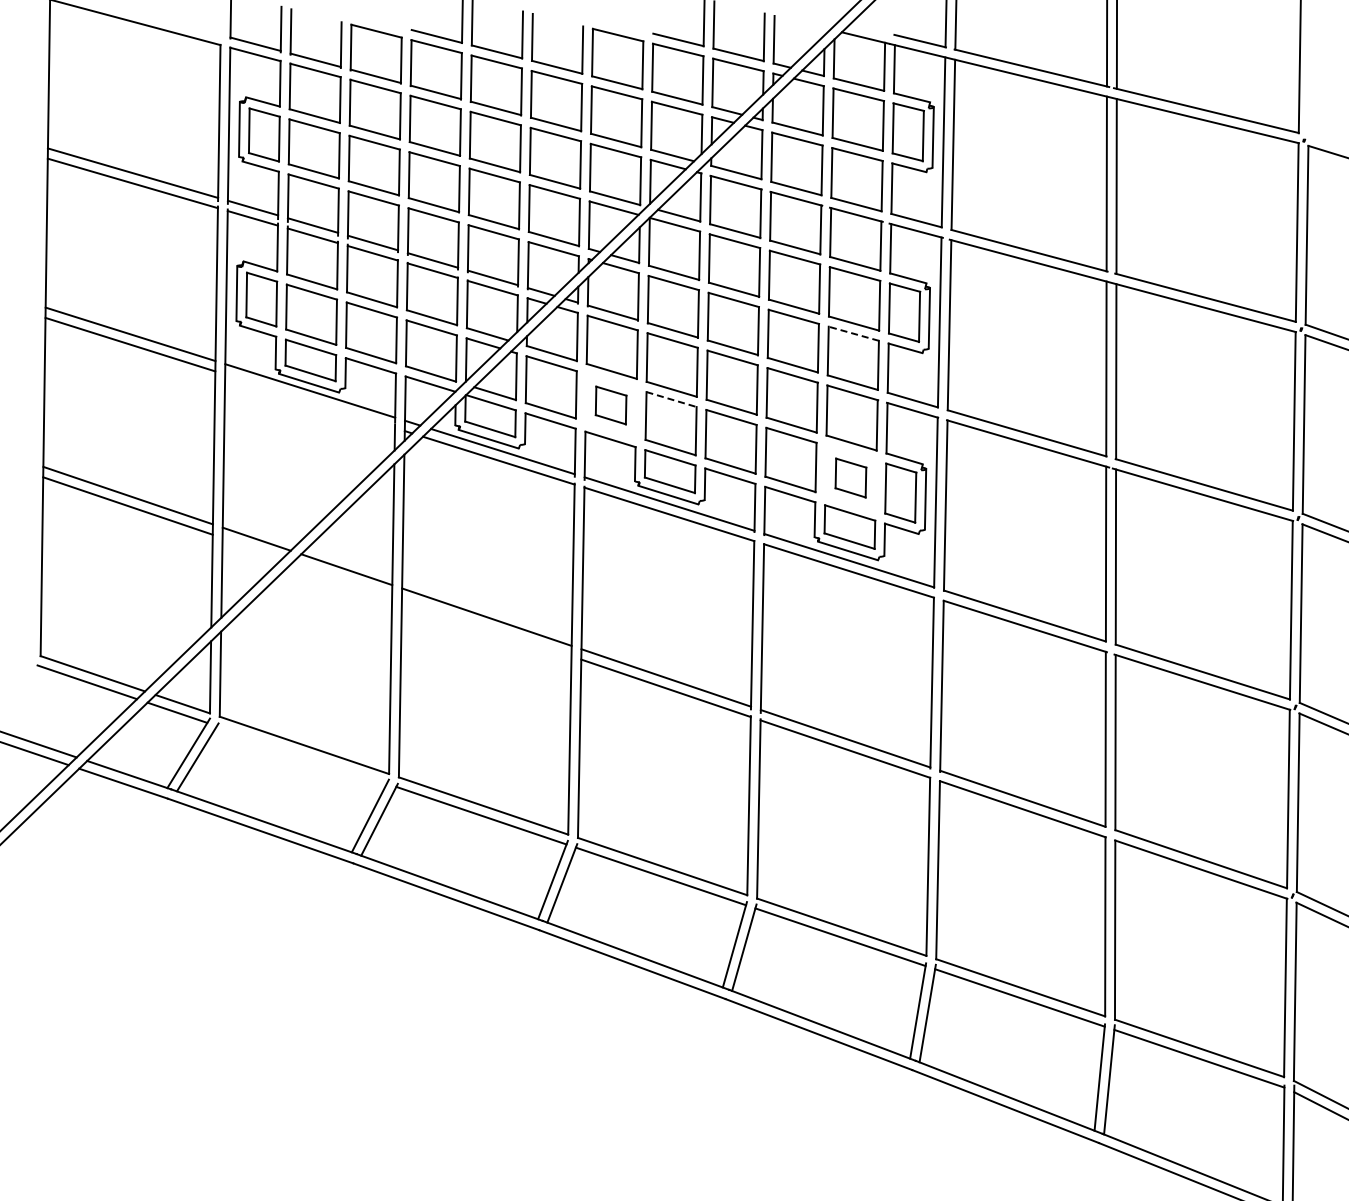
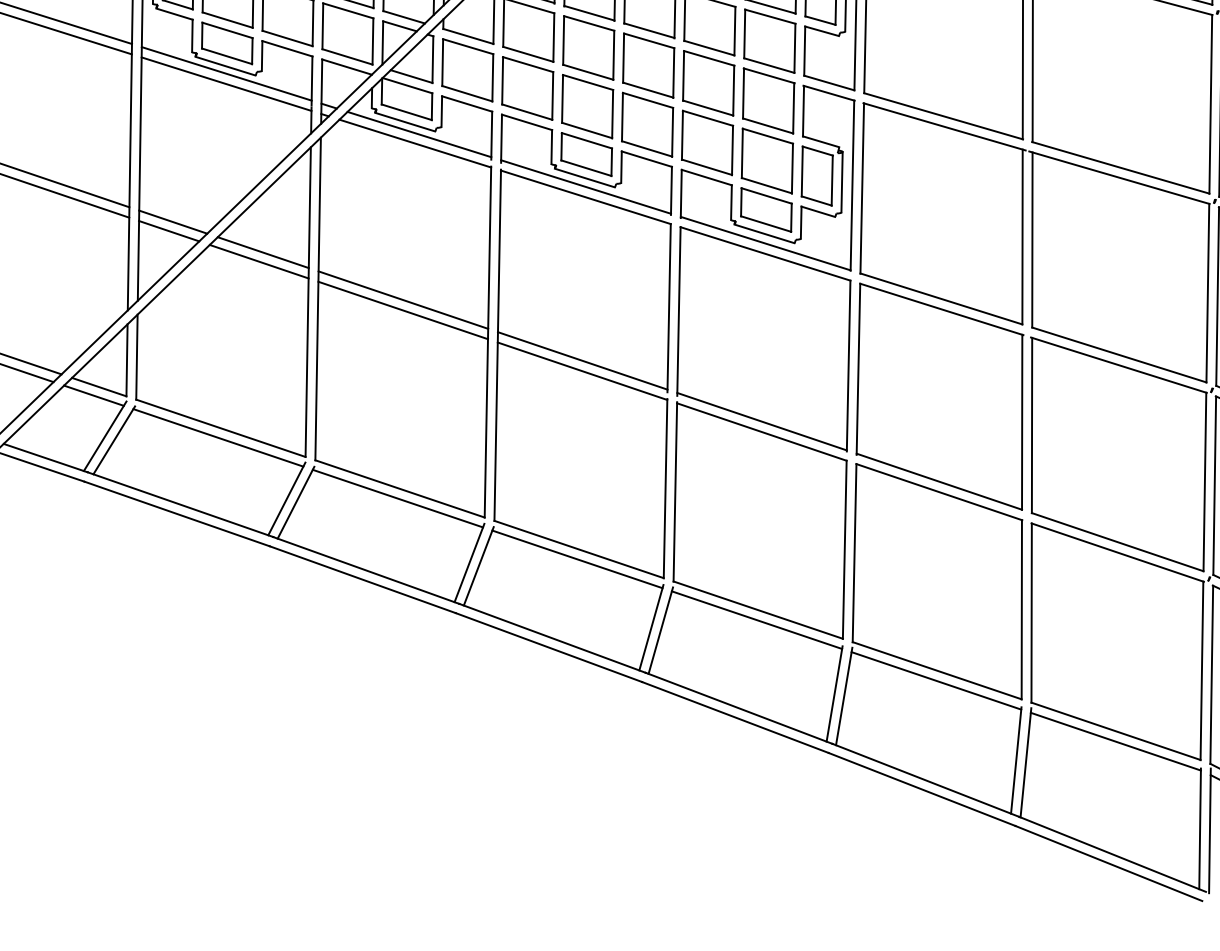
line: (853, 333) -> (769, 16), dashed -> solid
line: (672, 399) -> (588, 82), dashed -> solid
line: (310, 400) -> (226, 83), added
part: (610, 405) -> (526, 88), size x1.67
part: (850, 477) -> (766, 160), size x1.67
line: (252, 548) -> (168, 231), added
line: (342, 578) -> (258, 261), added
line: (486, 627) -> (402, 310), added
line: (301, 754) -> (217, 437), added

